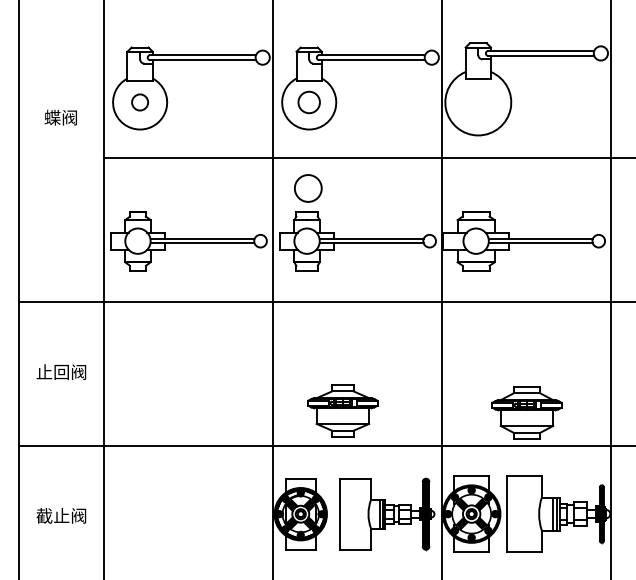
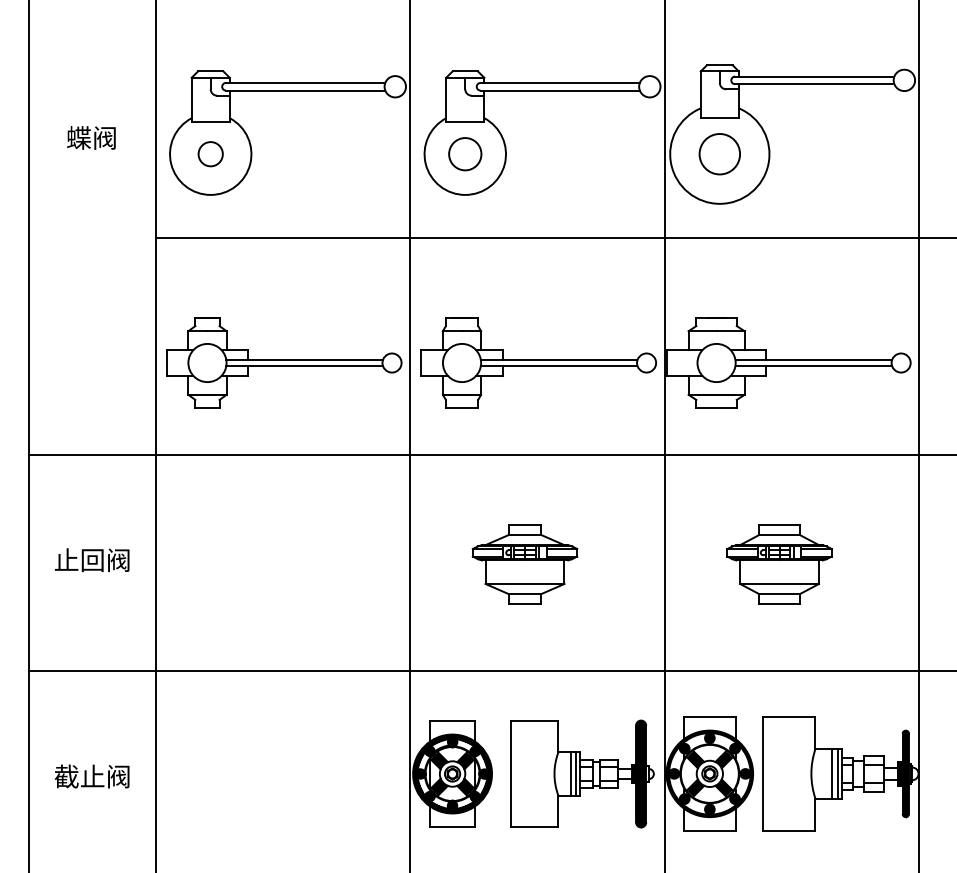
text: (60, 117) -> (90, 137), moved
circle: (308, 188) -> (720, 154), moved
part: (342, 410) -> (524, 563), moved
part: (526, 412) -> (778, 563), moved

